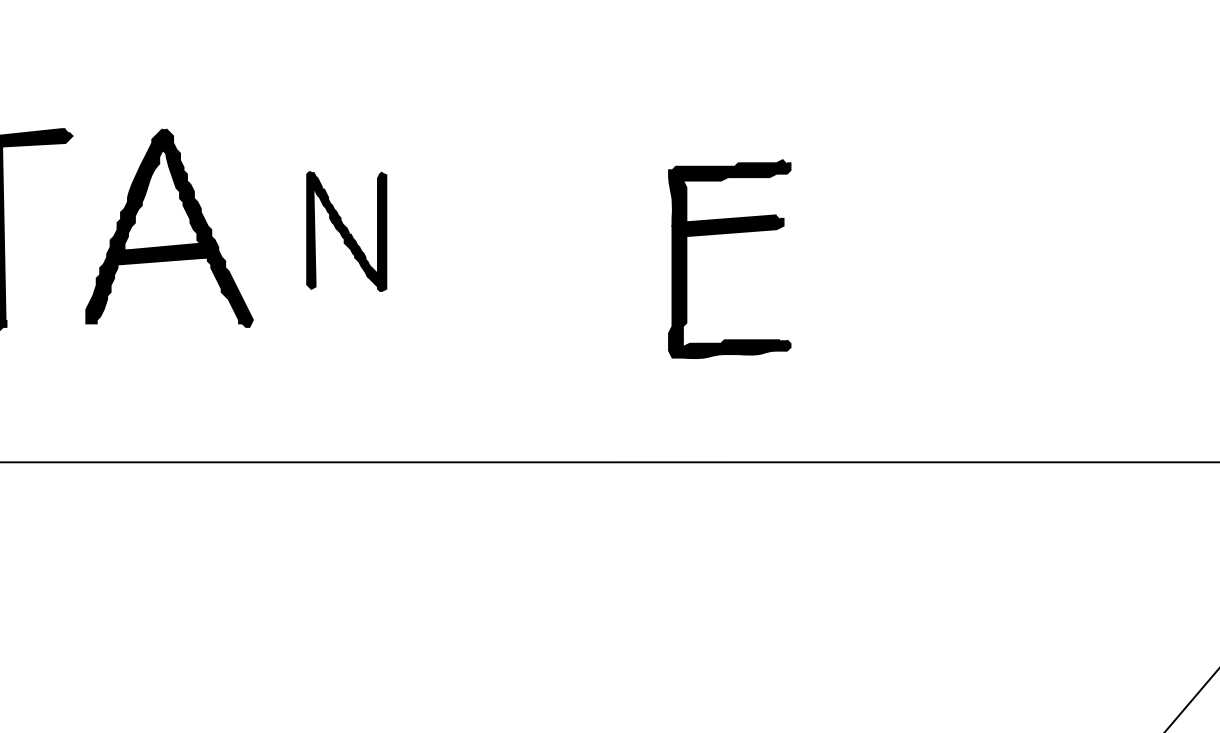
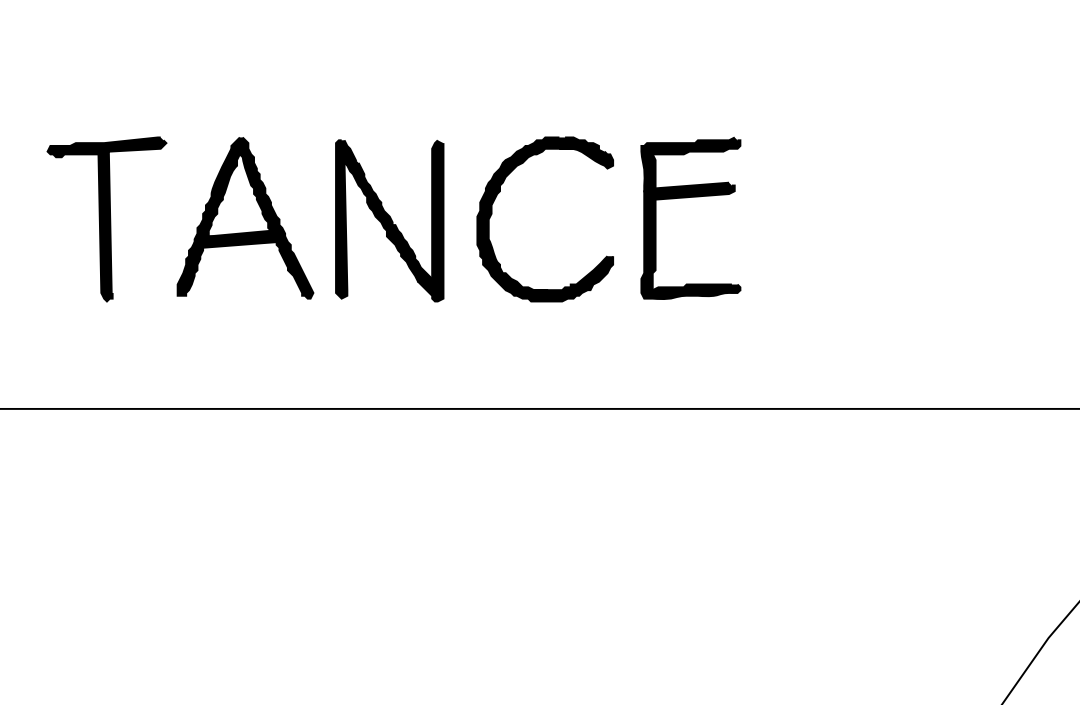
part: (482, 196) -> (500, 192), added
part: (346, 231) -> (389, 220), size x1.67
part: (725, 234) -> (687, 198), moved

